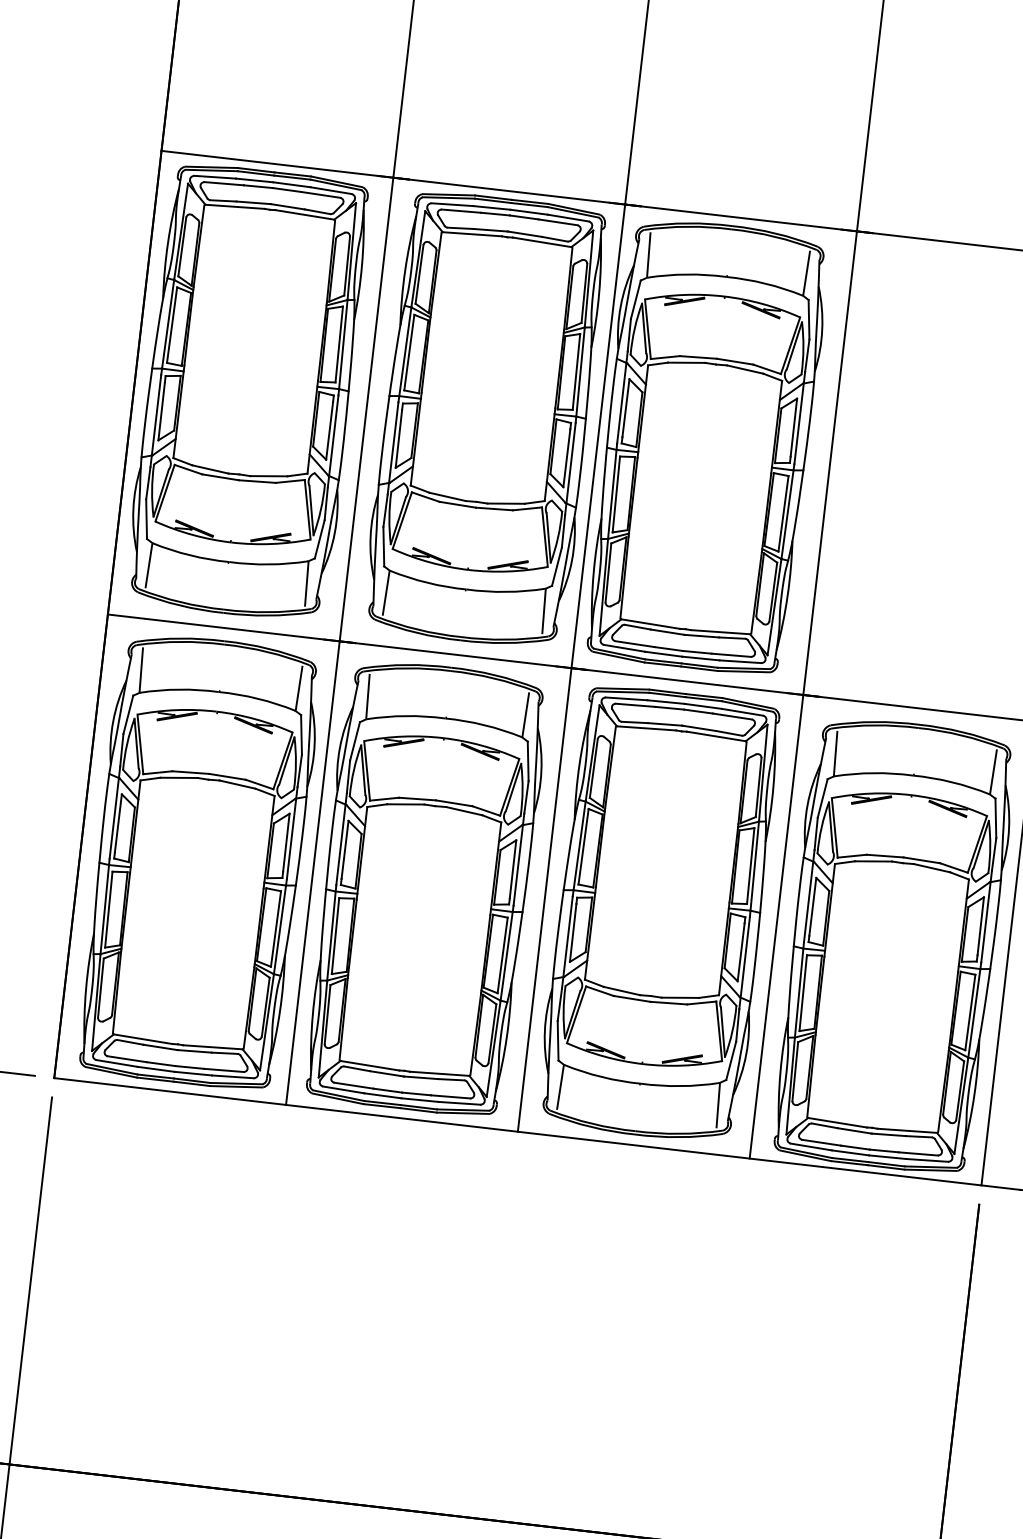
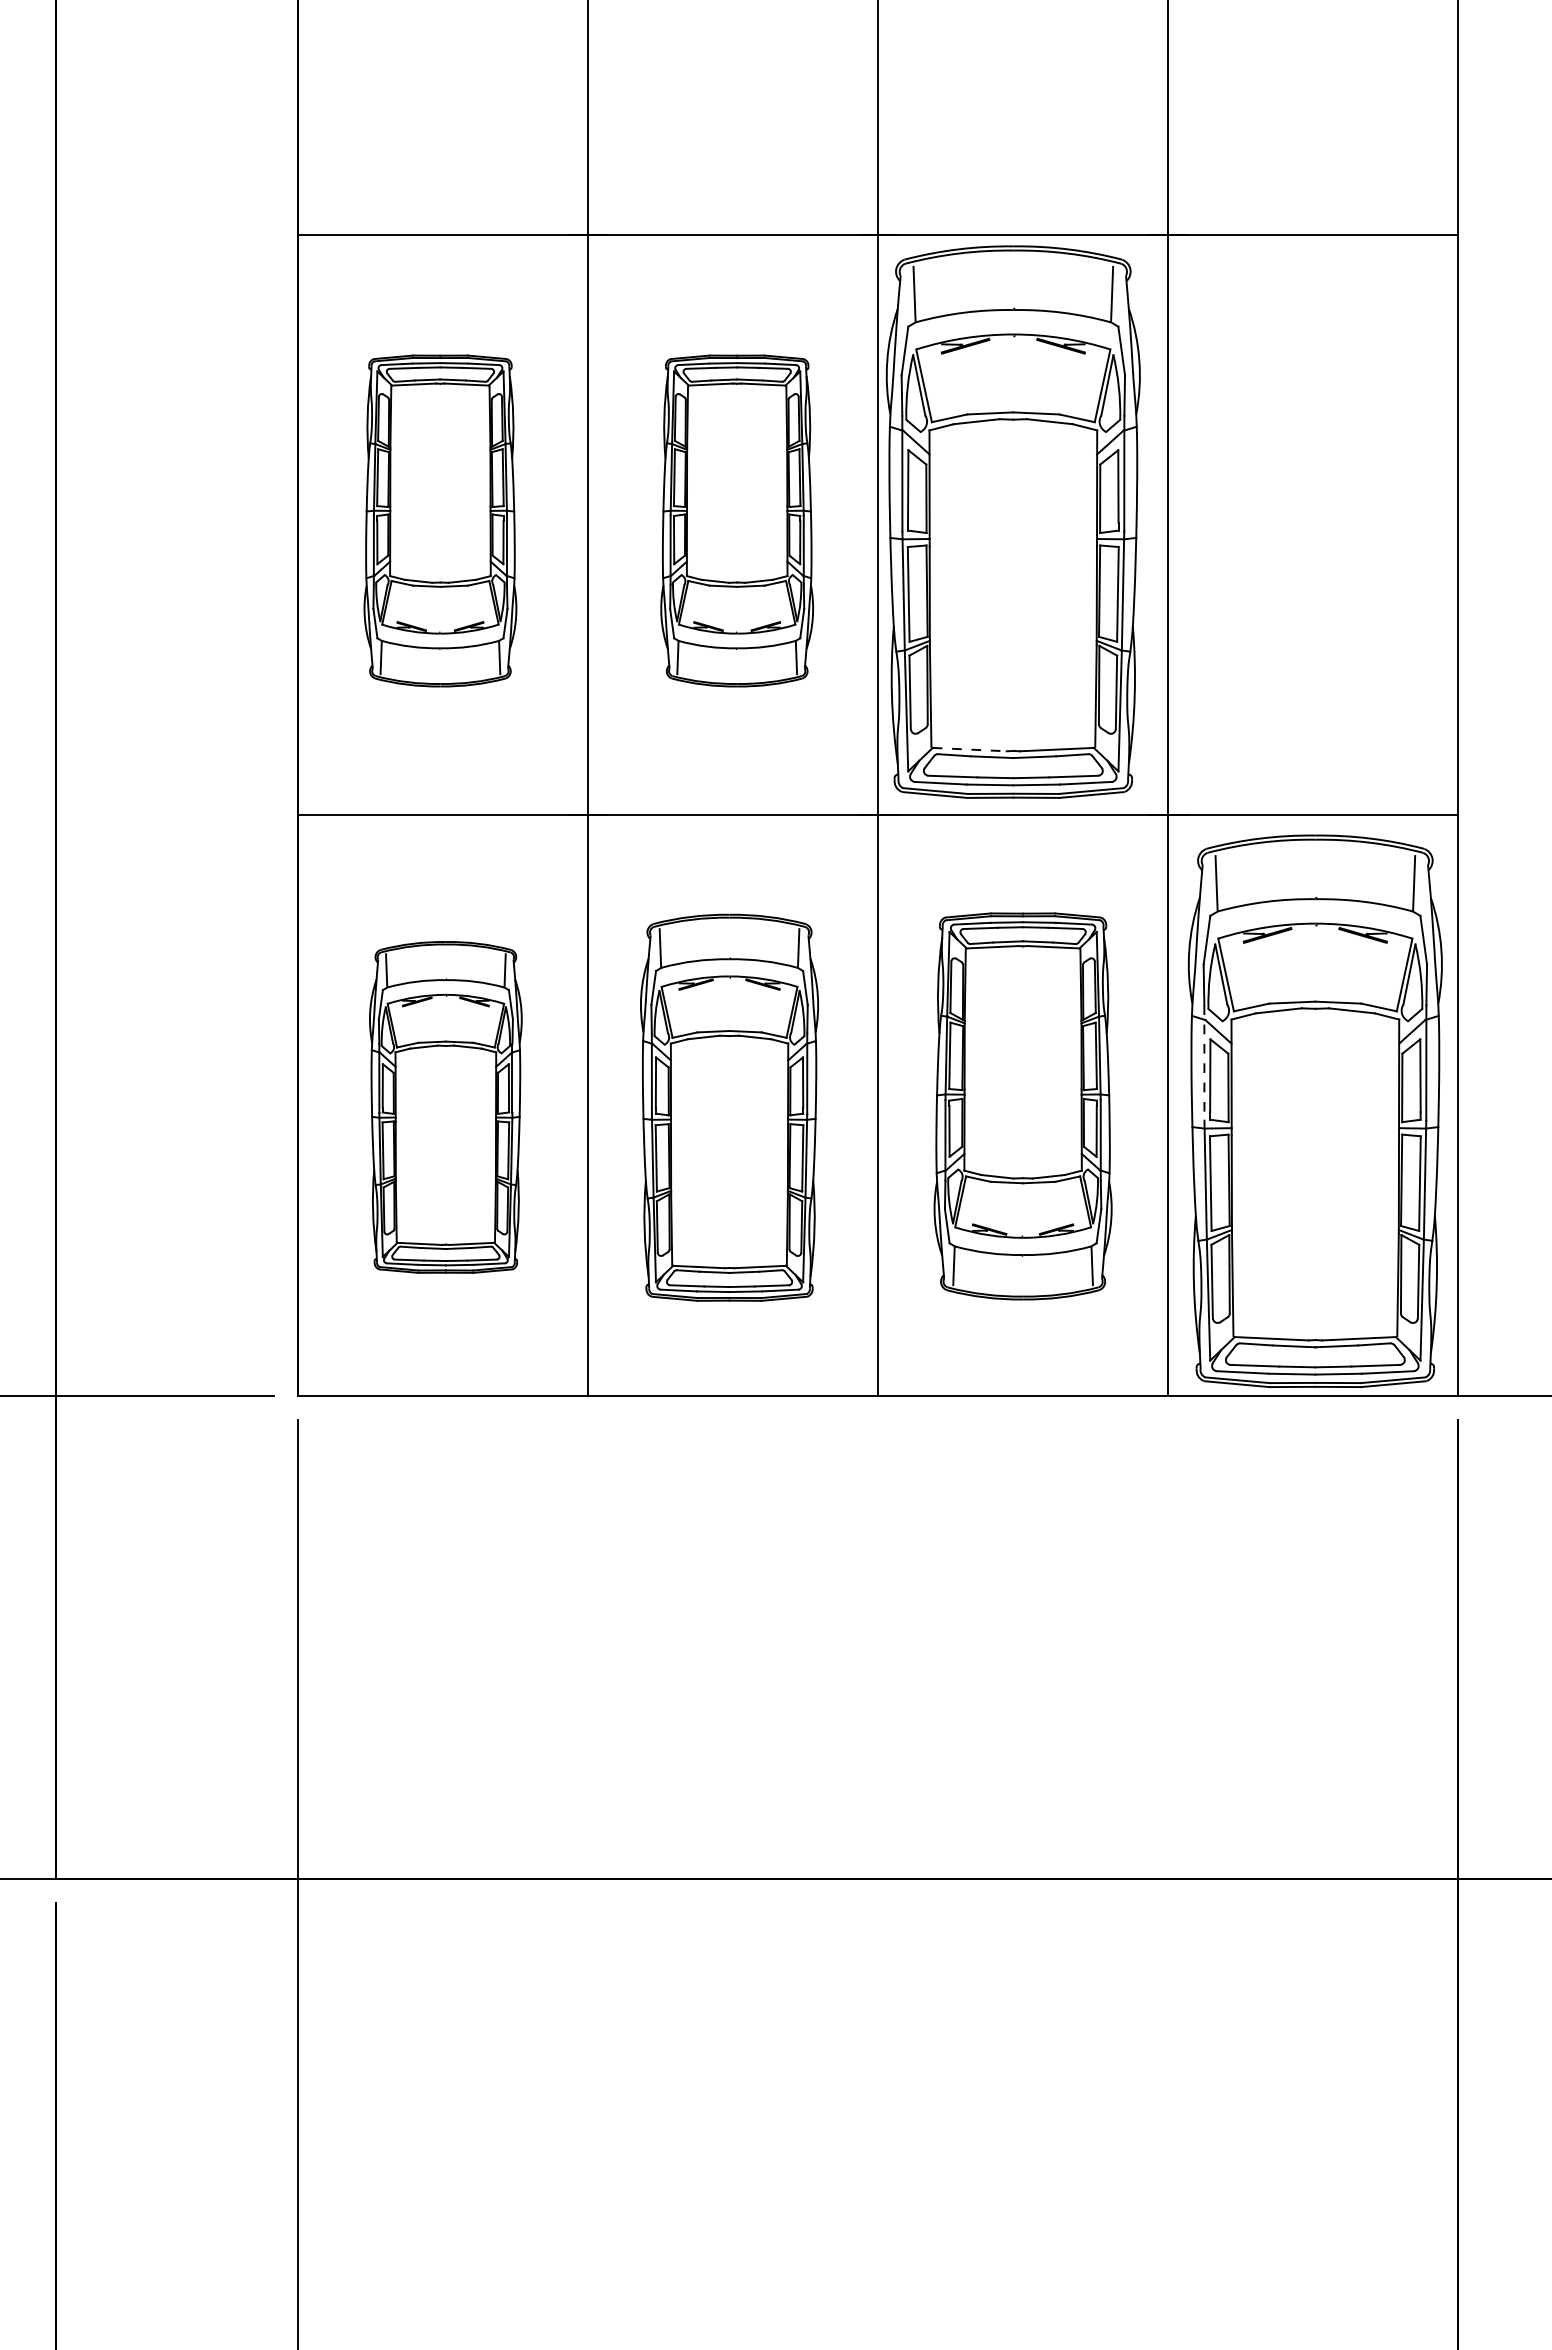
part: (249, 392) -> (440, 520), size x0.6
part: (485, 419) -> (736, 520), size x0.6
line: (650, 624) -> (969, 749), solid -> dashed
part: (198, 861) -> (445, 1107), size x0.6
part: (425, 887) -> (729, 1107), size x0.7
line: (809, 895) -> (1204, 1062), solid -> dashed
part: (659, 914) -> (1022, 1106), size x0.7

